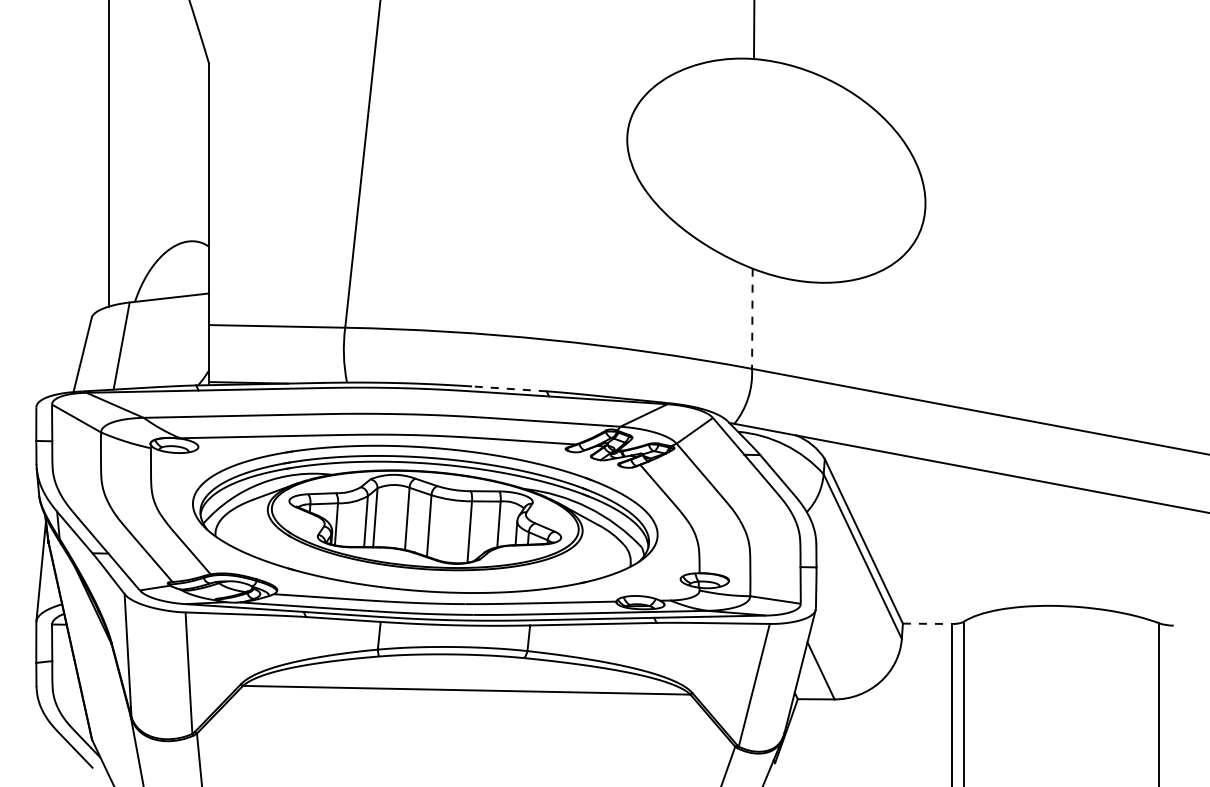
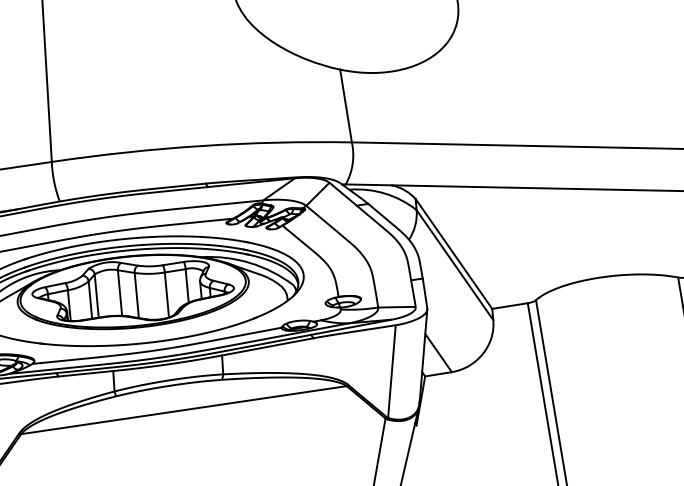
line: (752, 319) -> (346, 106), dashed -> solid
line: (508, 388) -> (177, 186), dashed -> solid
line: (927, 623) -> (510, 305), dashed -> solid

